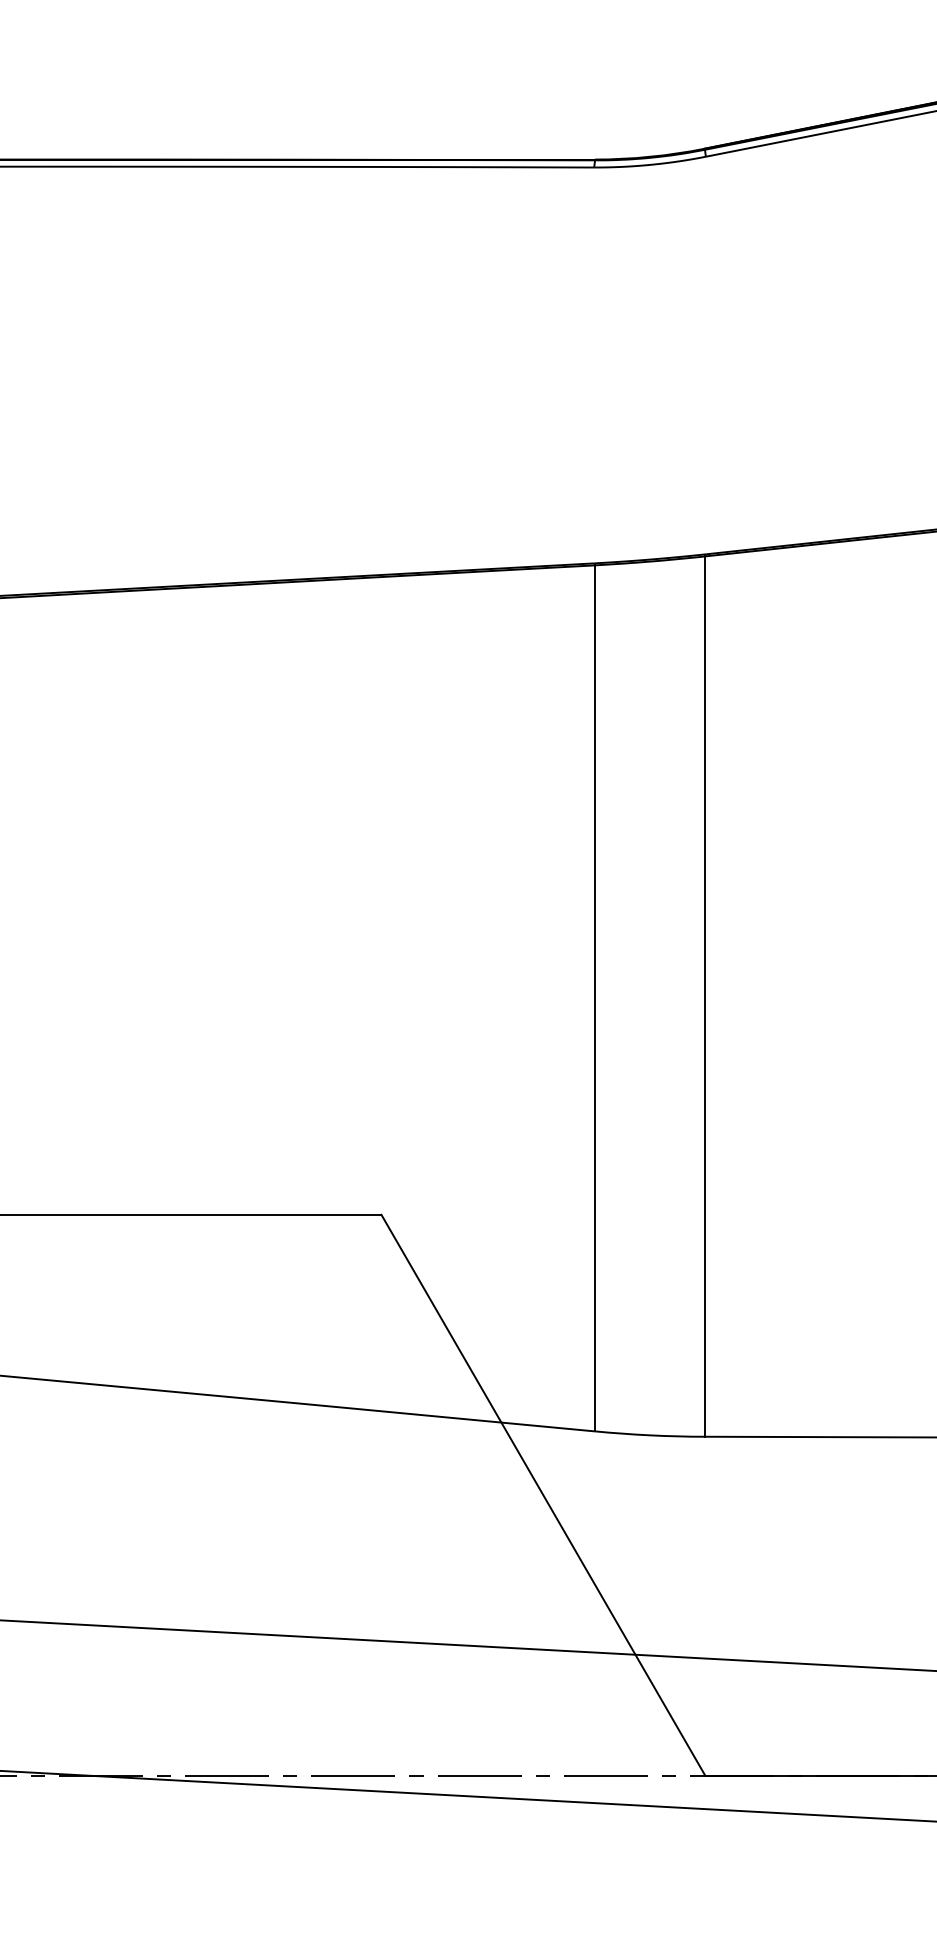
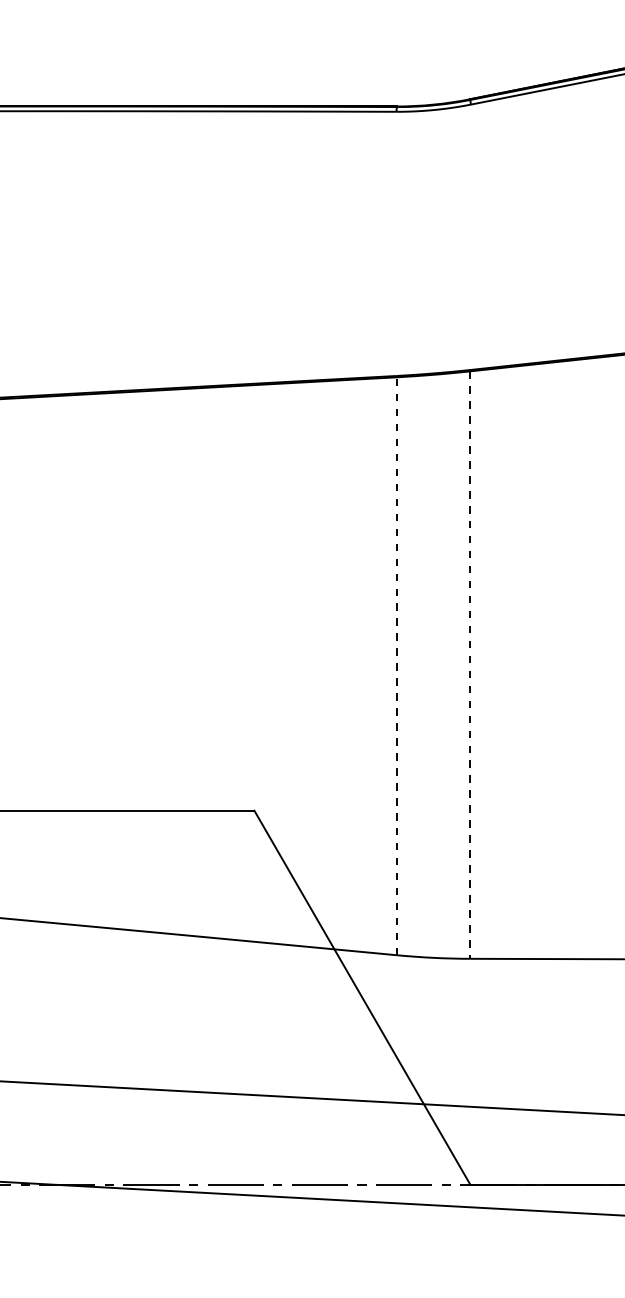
line: (705, 997) -> (470, 665), solid -> dashed
line: (594, 998) -> (396, 666), solid -> dashed

